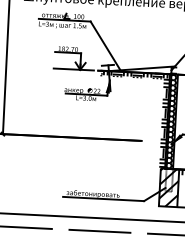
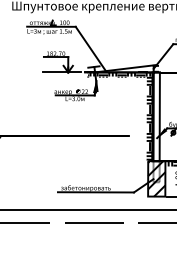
hatch: (172, 121) -> (156, 116), removed

